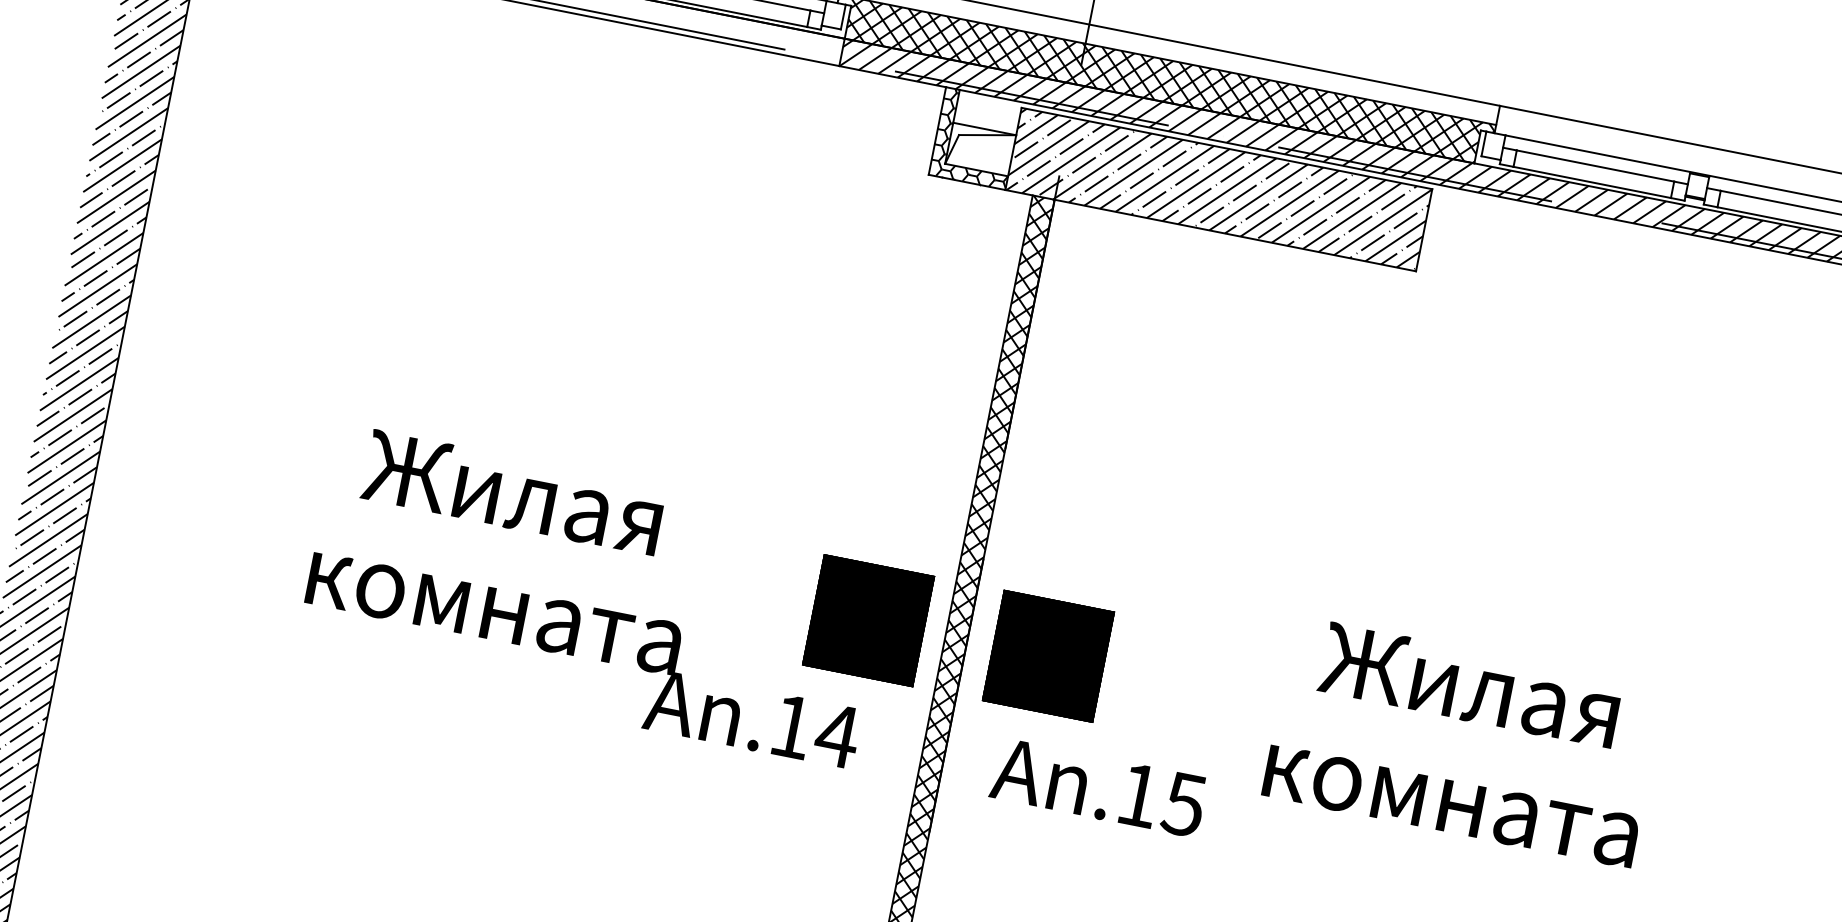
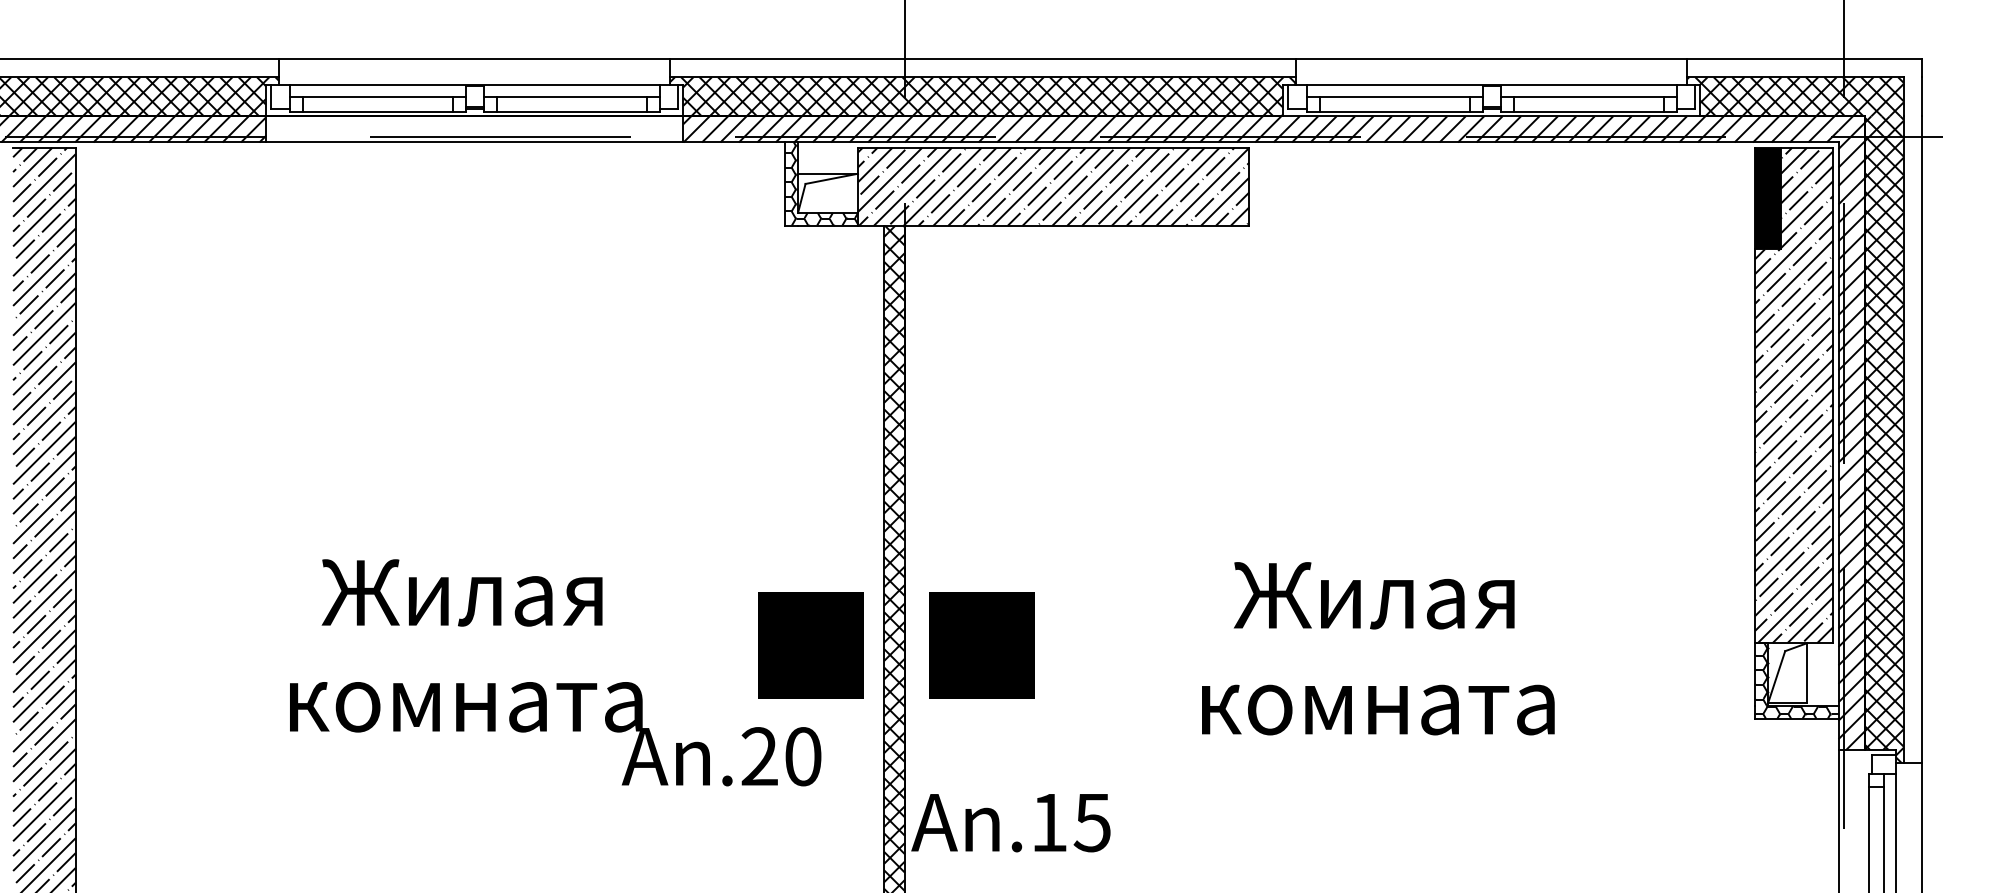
text: (814, 731) -> (781, 756), n.14 -> n.20
text: (1097, 788) -> (1010, 823), moved

